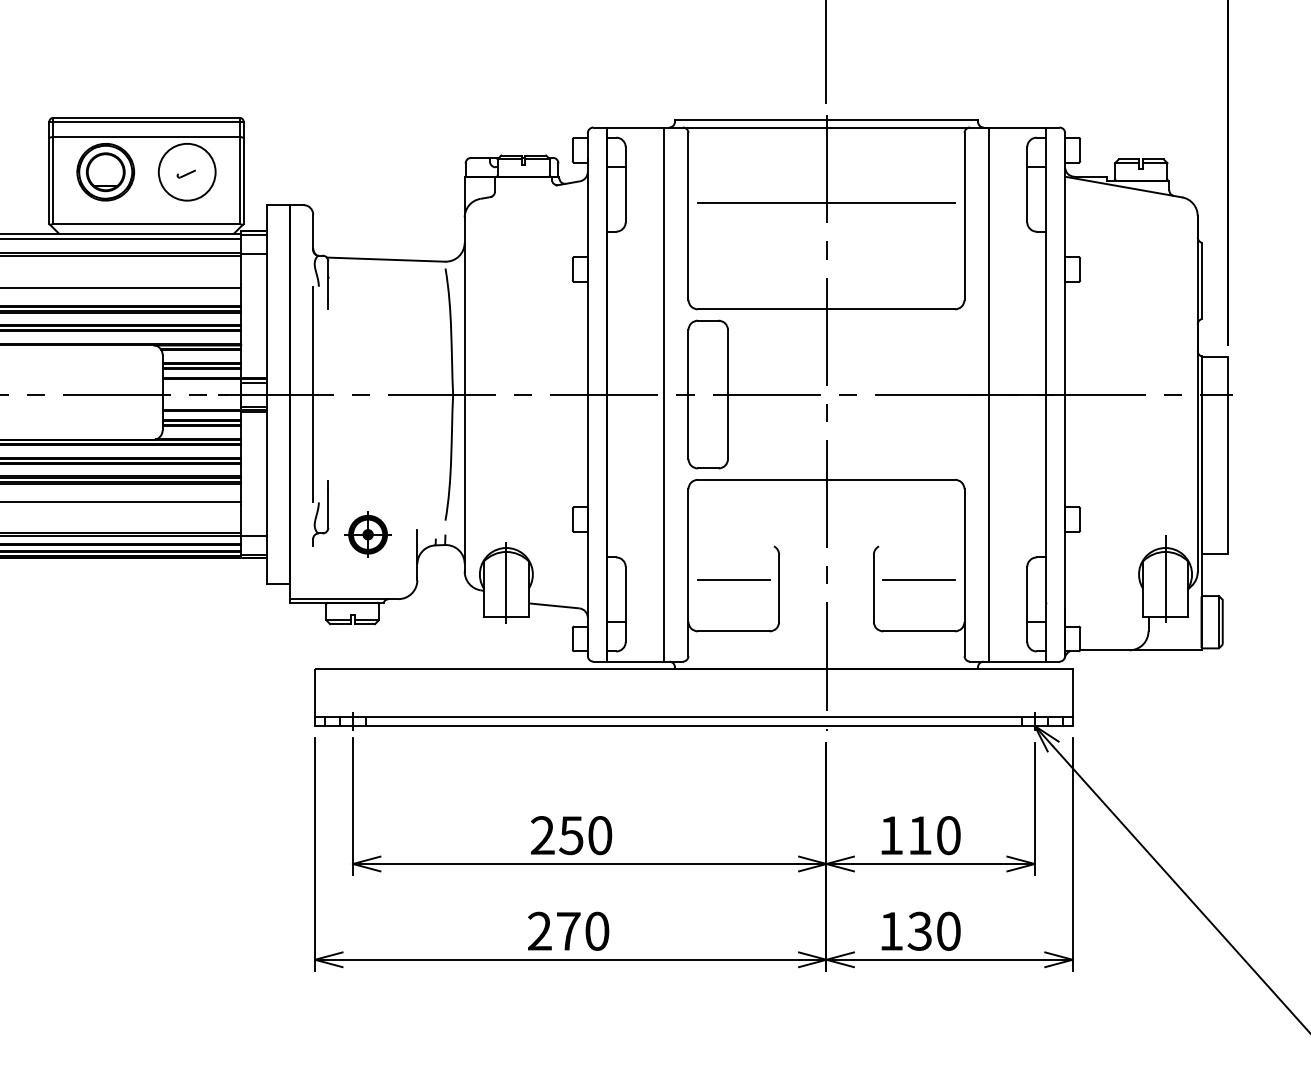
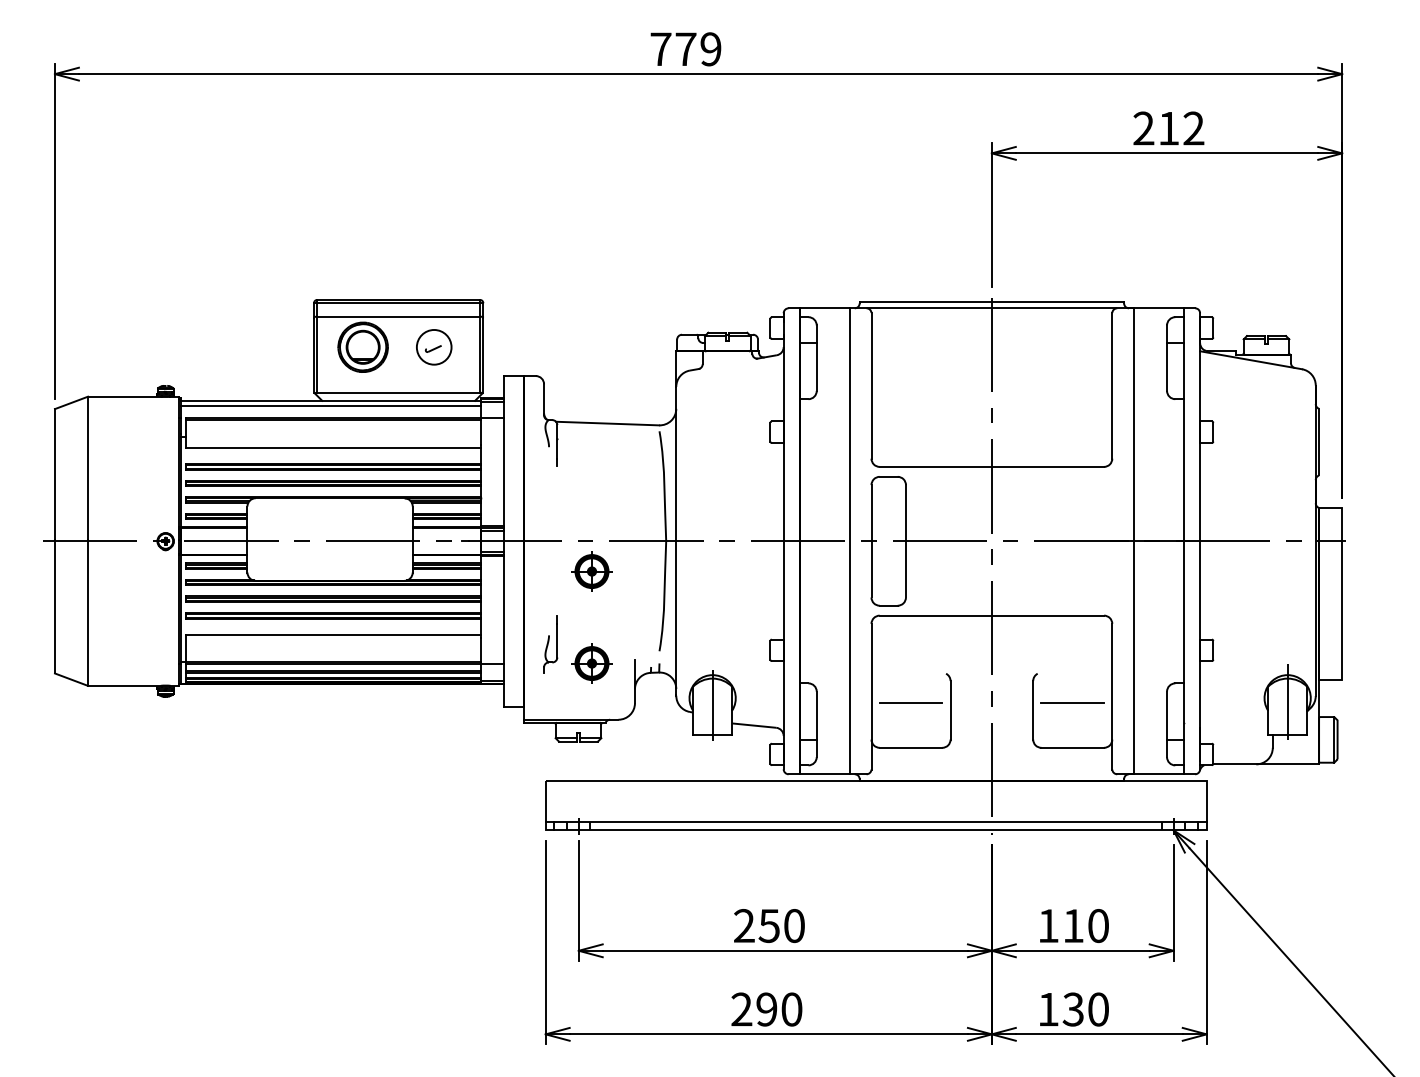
circle: (187, 172) -> (434, 347), size x0.7
line: (826, 203) -> (991, 374), removed
line: (313, 393) -> (544, 540), removed
part: (367, 429) -> (591, 571), added
text: (568, 931) -> (766, 1009), 270 -> 290

